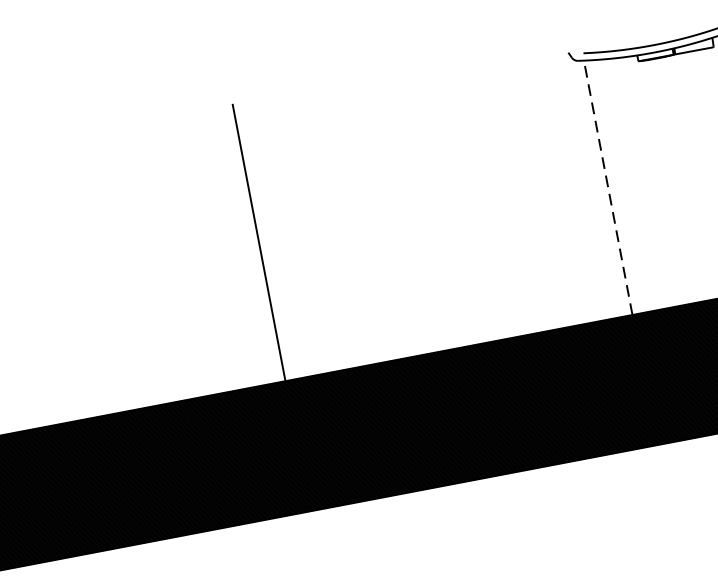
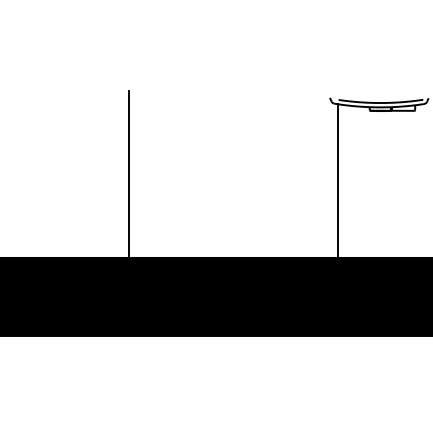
line: (608, 187) -> (338, 180), dashed -> solid

